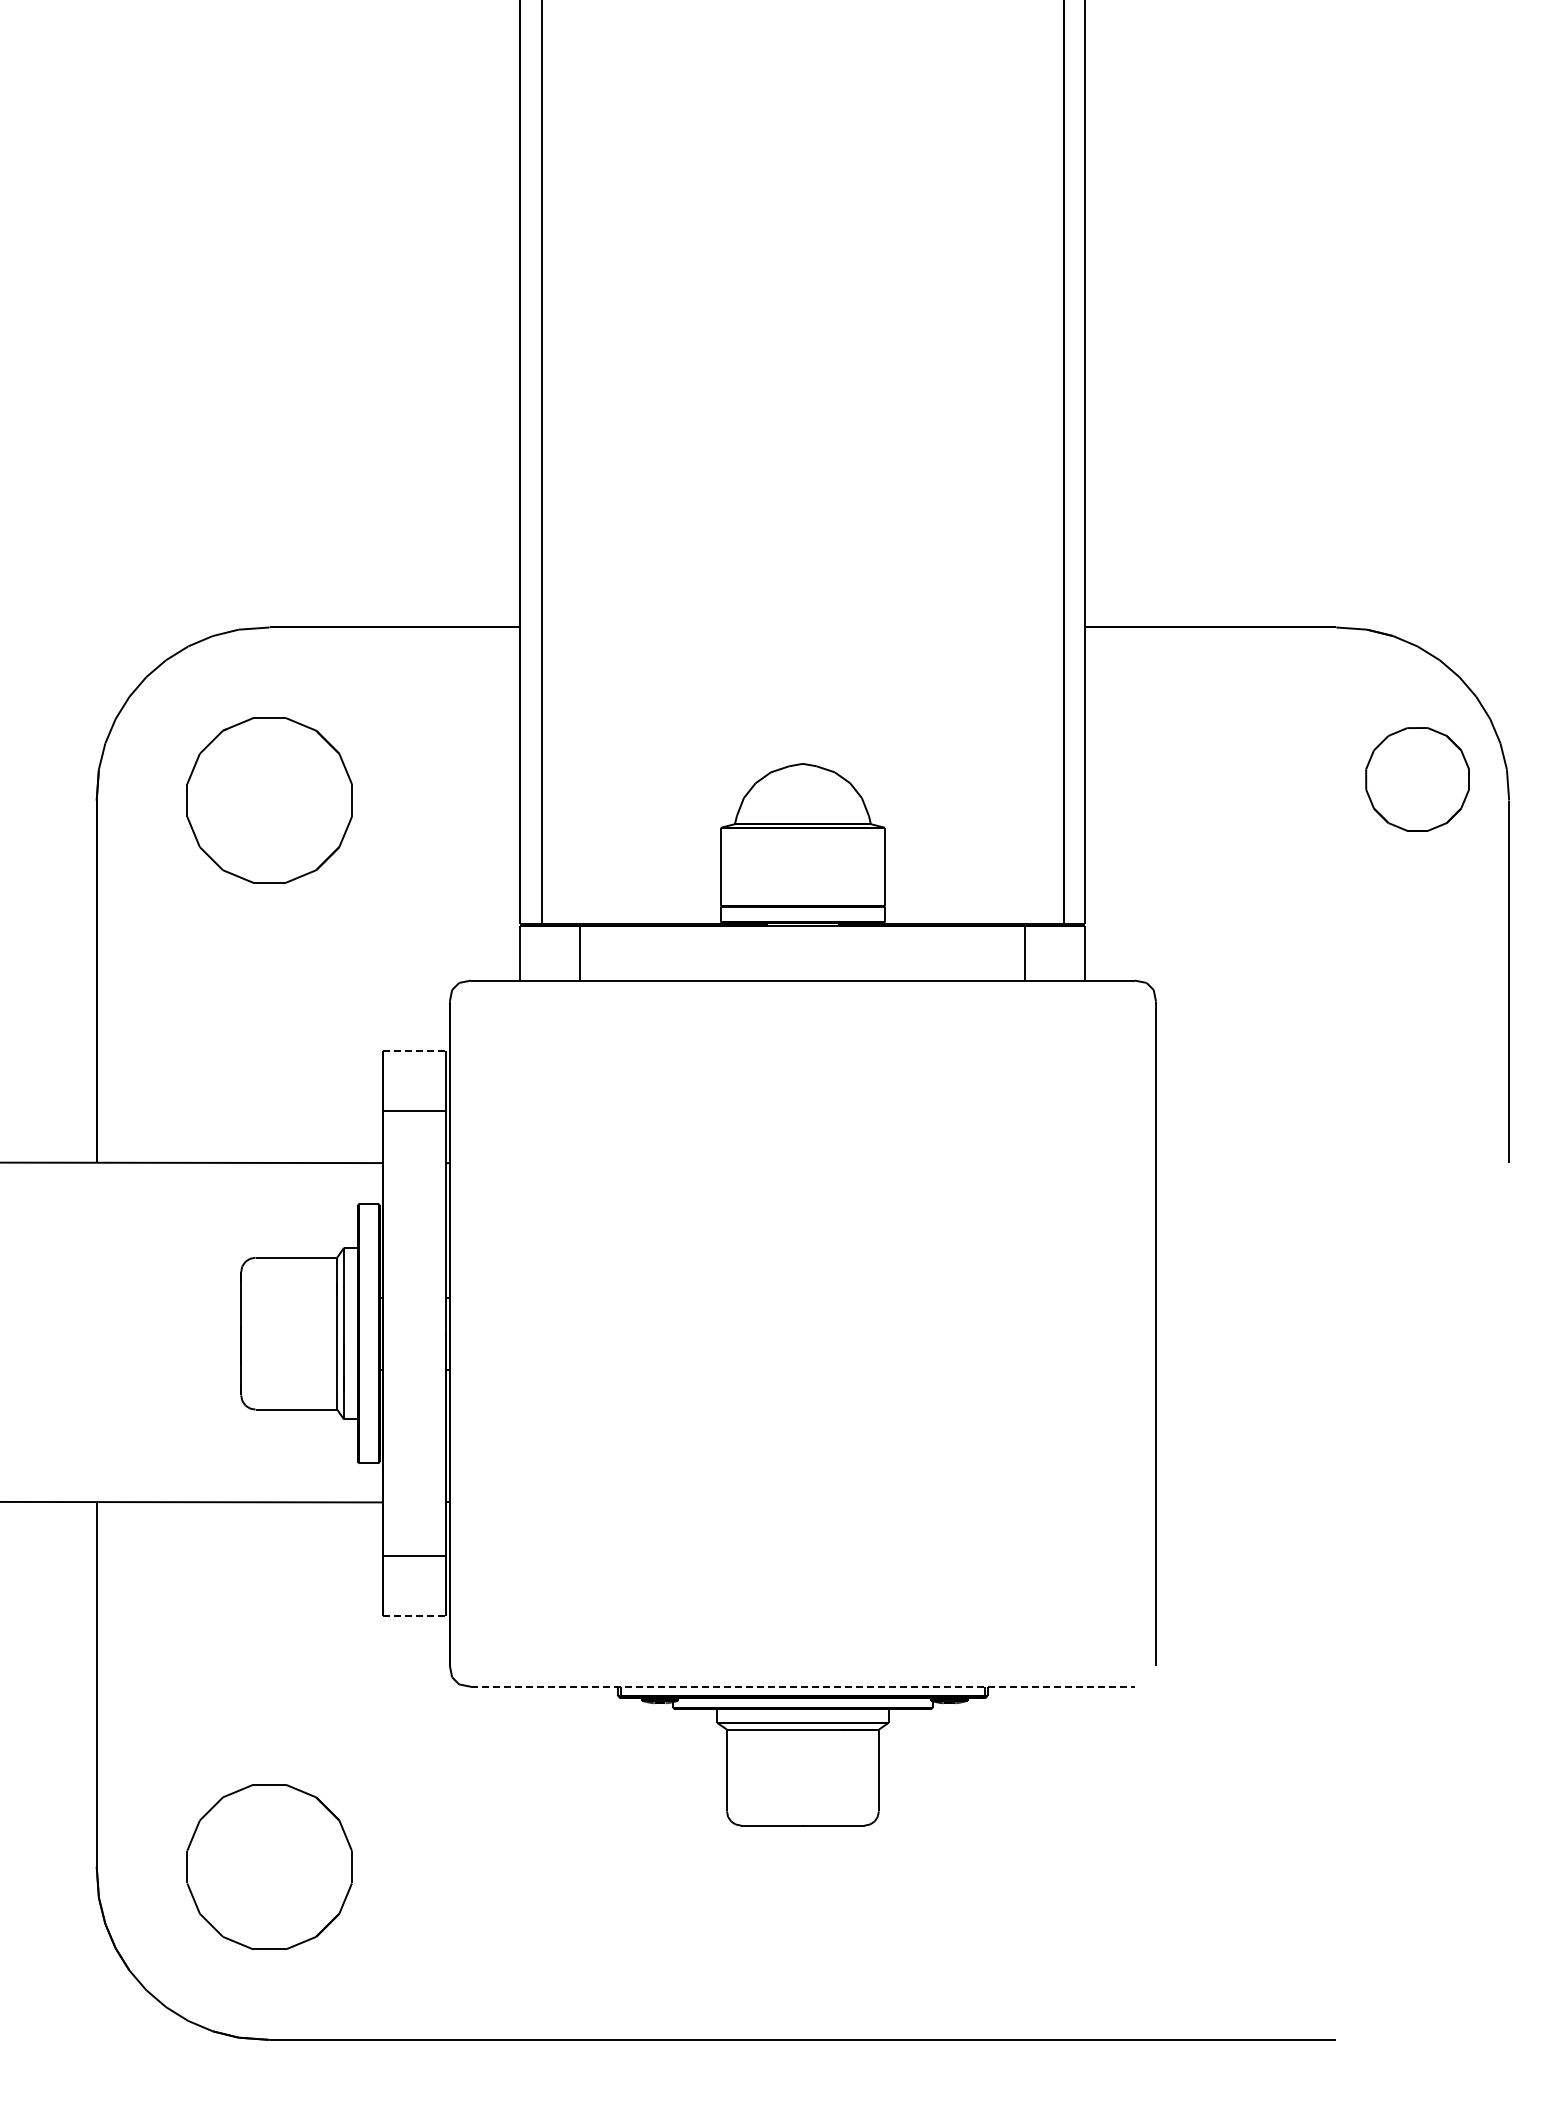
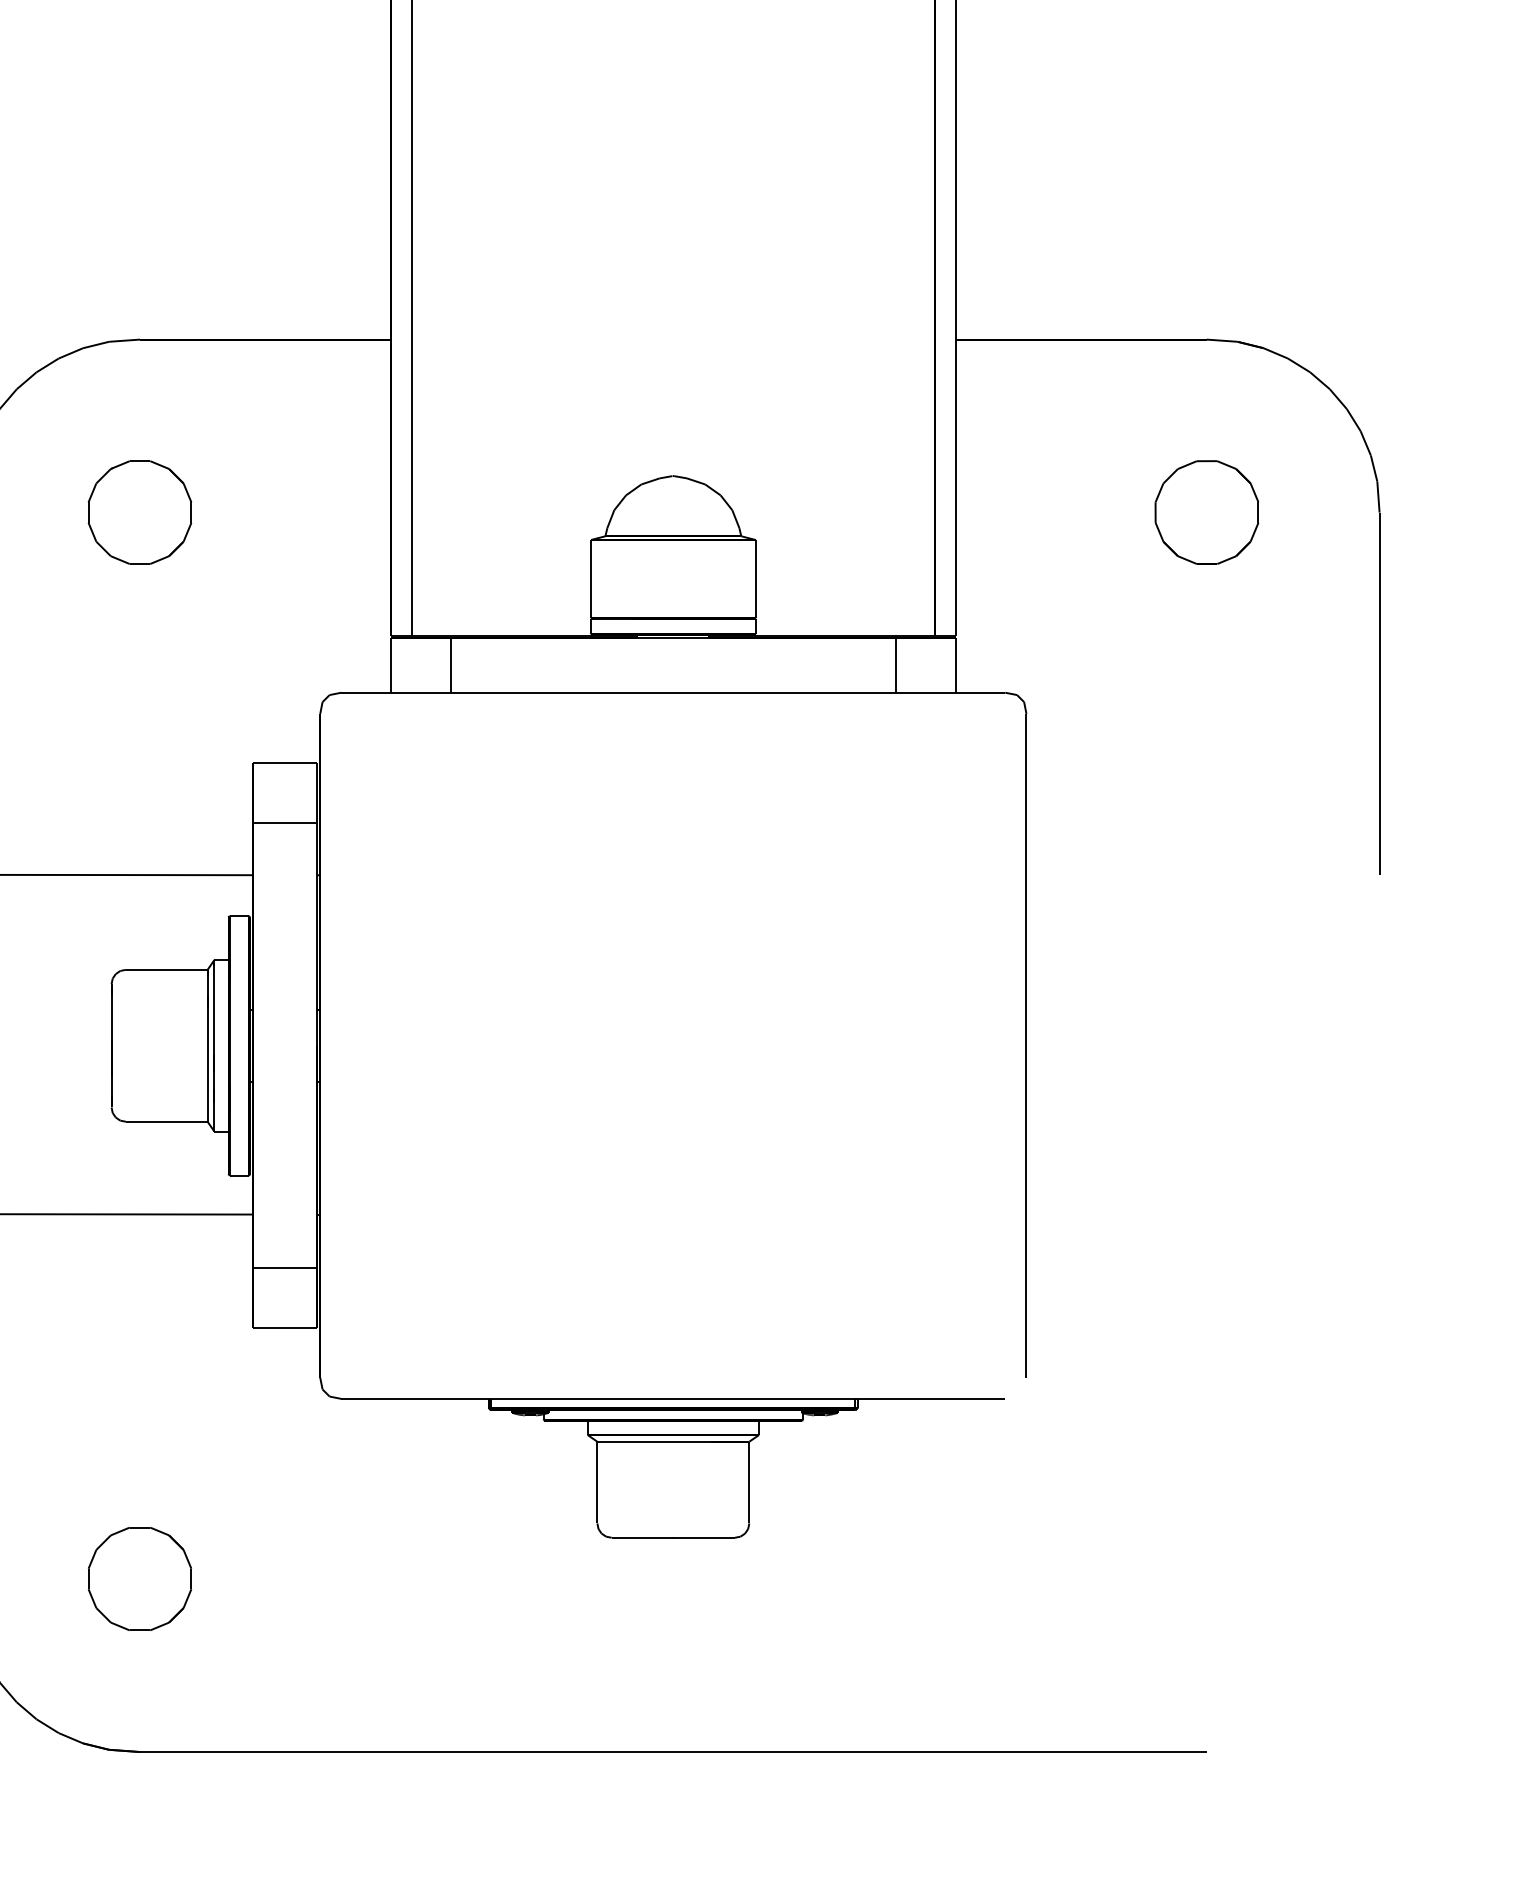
part: (1417, 779) -> (1206, 512), moved
part: (269, 800) -> (139, 512), size x0.62
line: (414, 1051) -> (284, 763), dashed -> solid
line: (414, 1616) -> (284, 1328), dashed -> solid
line: (802, 1686) -> (672, 1398), dashed -> solid
part: (269, 1866) -> (139, 1578), size x0.62

